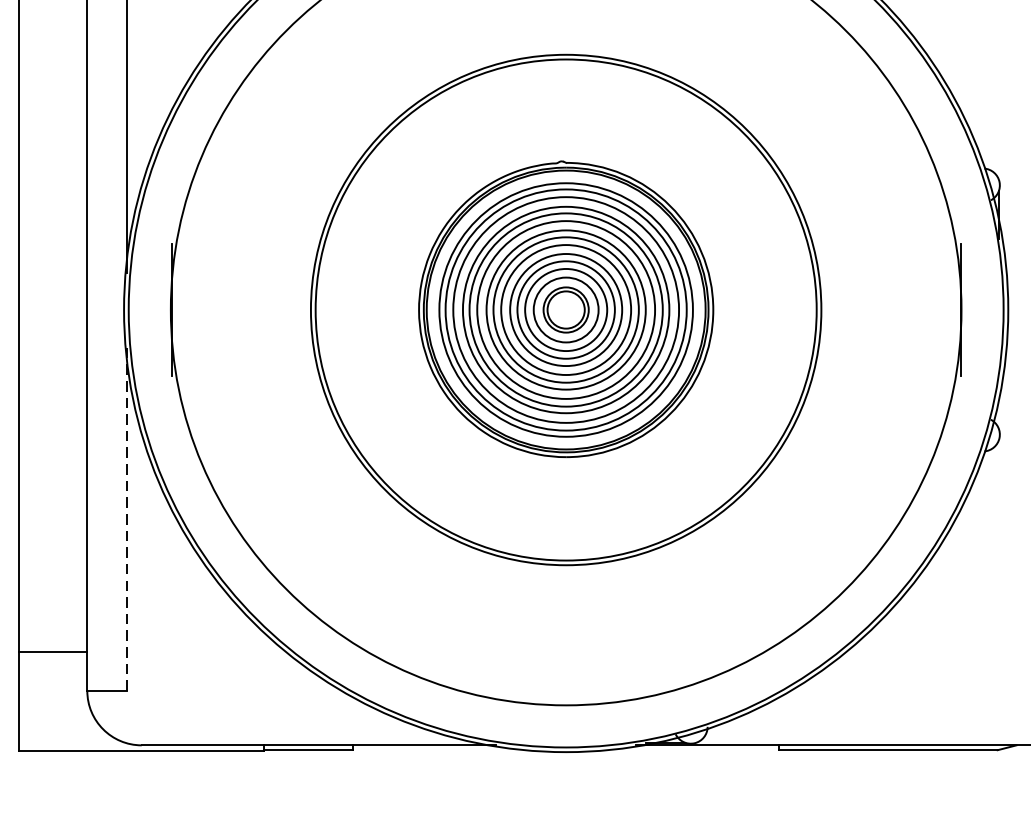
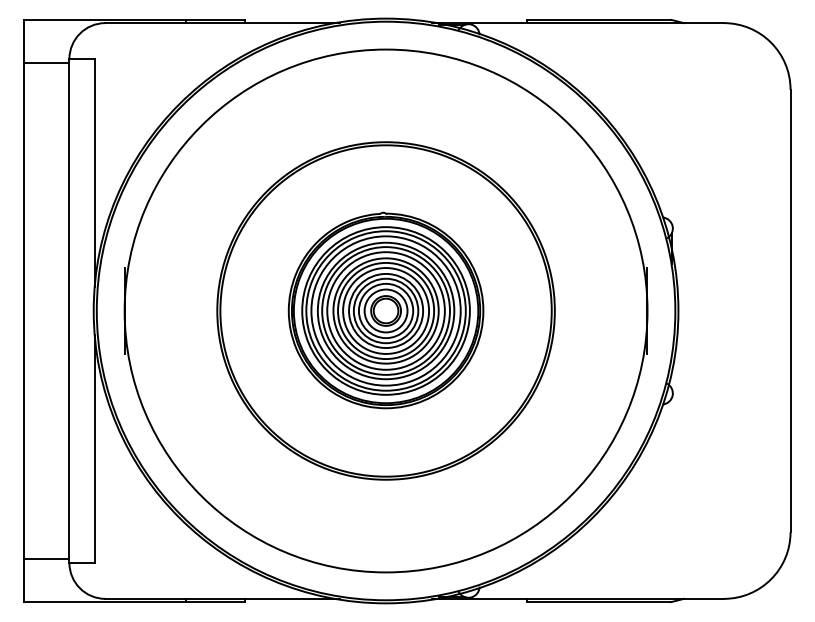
line: (126, 519) -> (95, 449), dashed -> solid
line: (52, 652) -> (46, 559), moved

